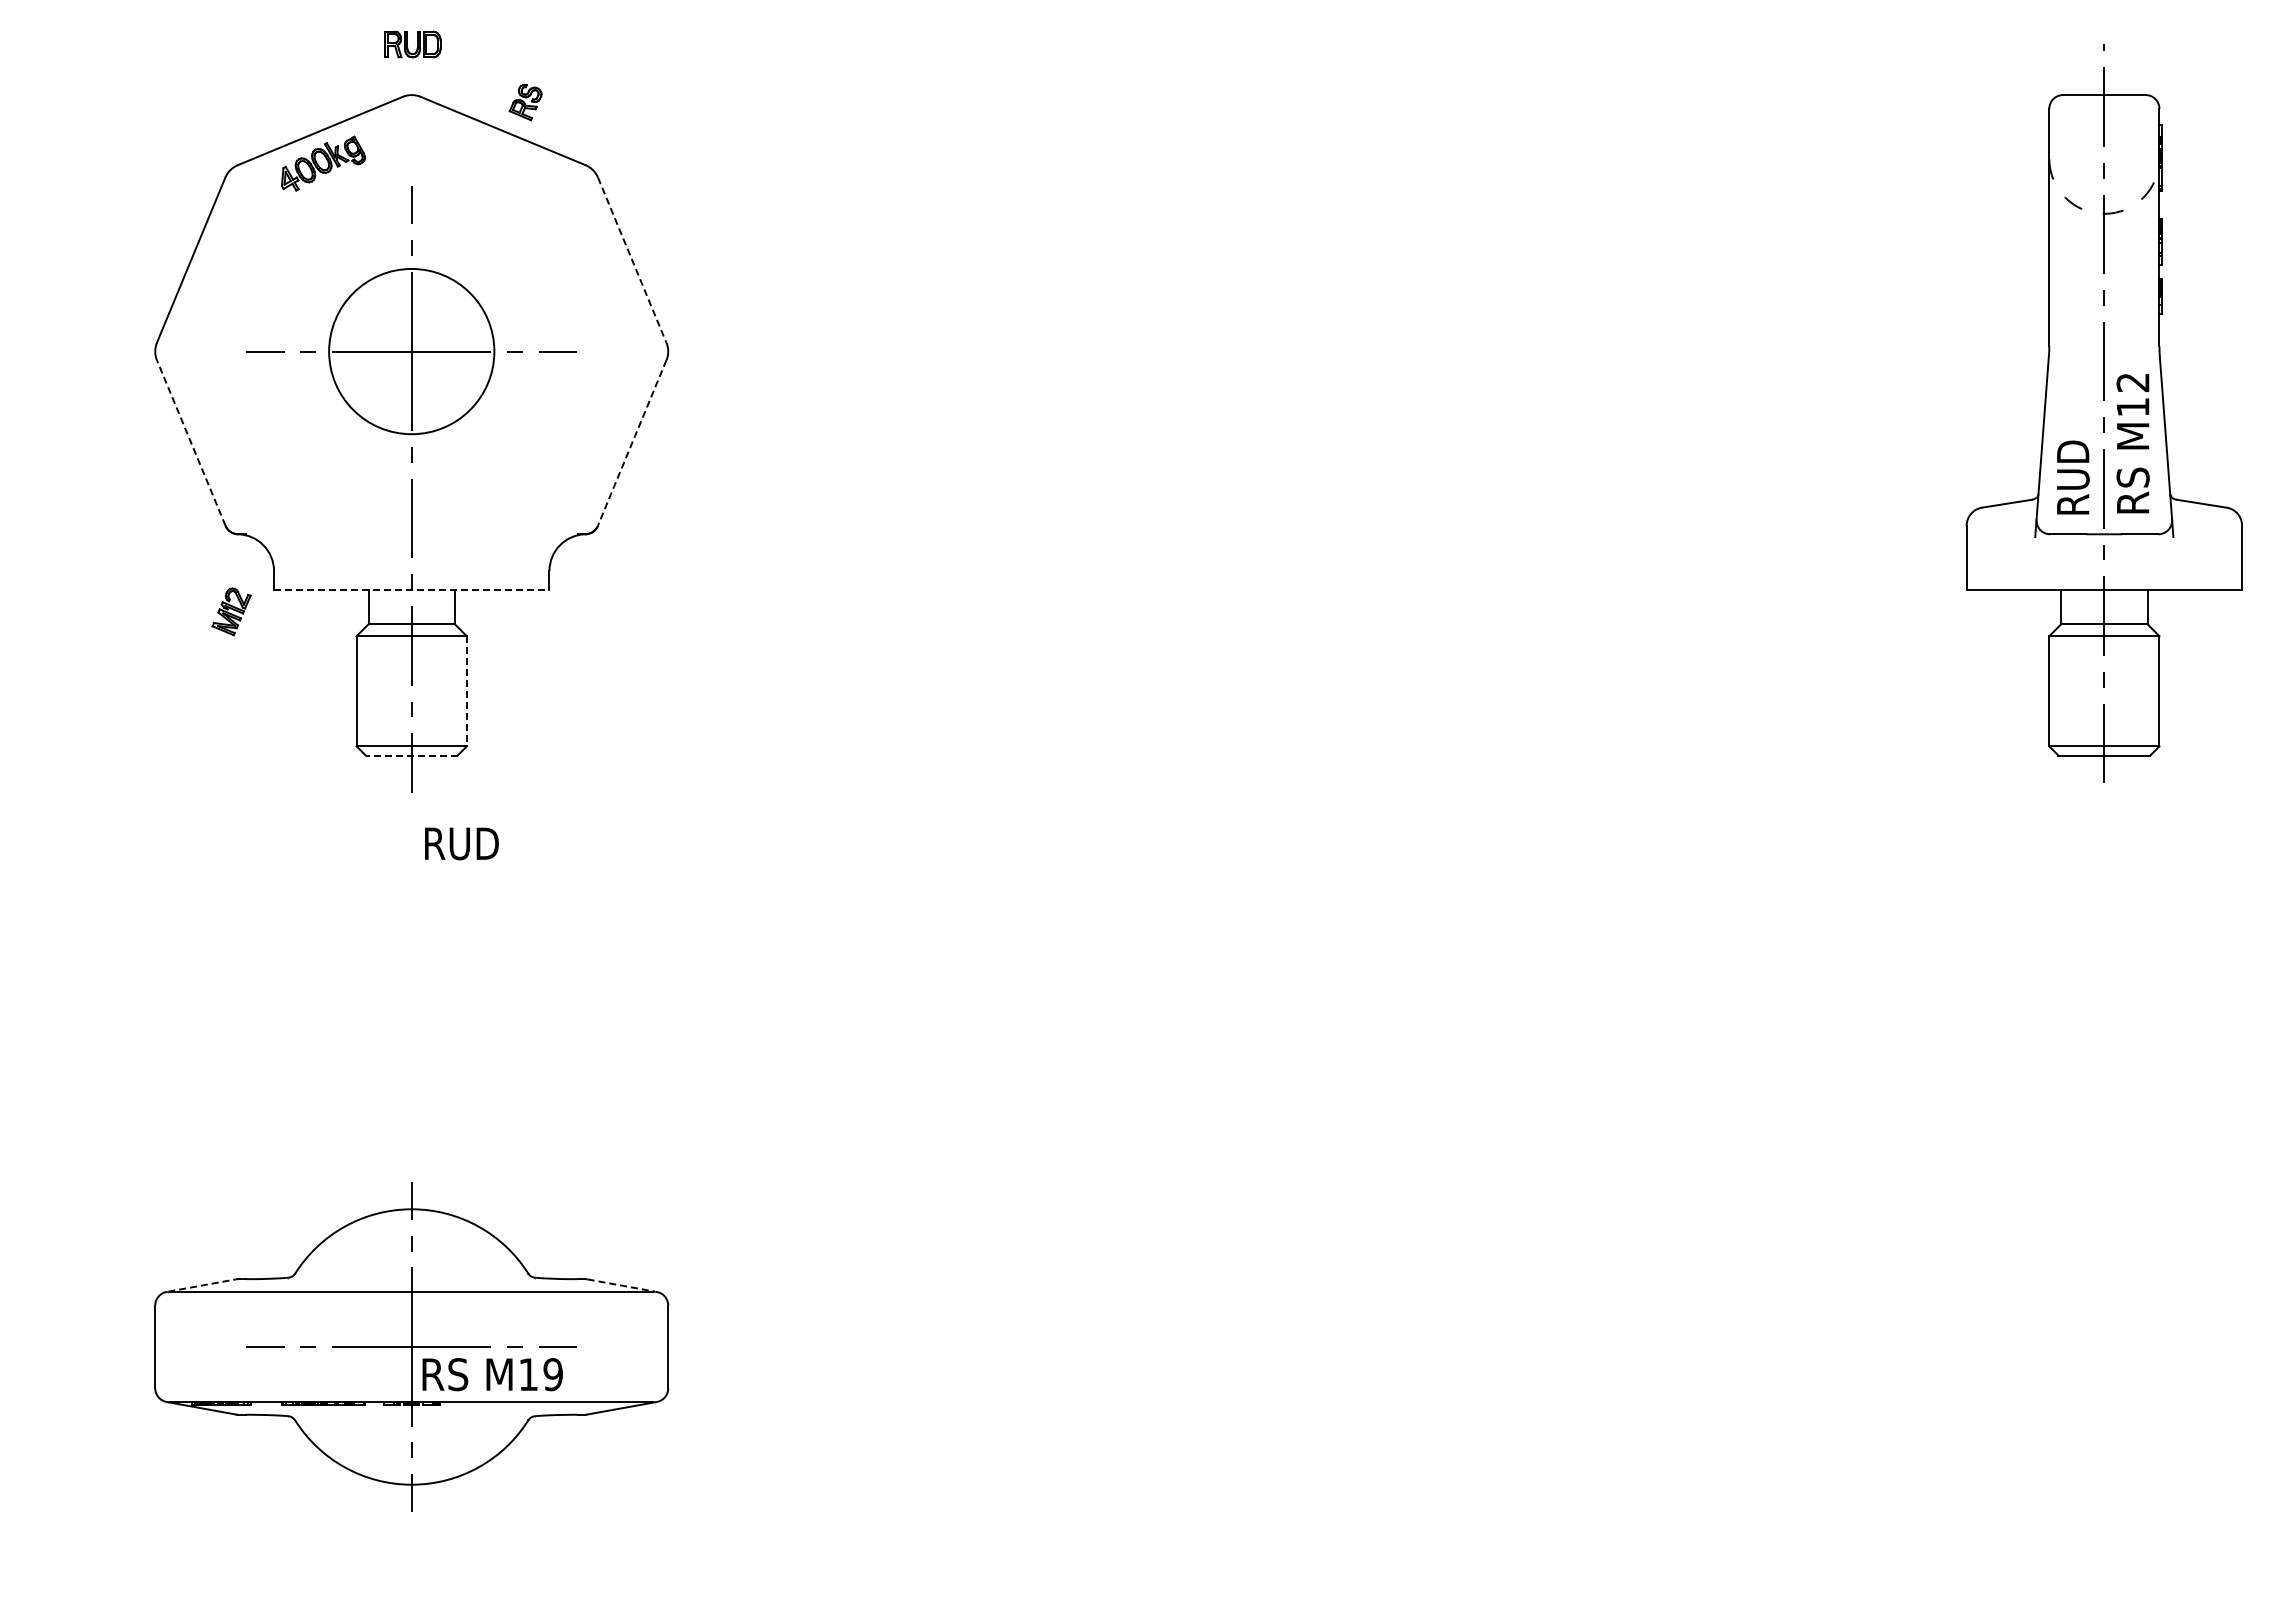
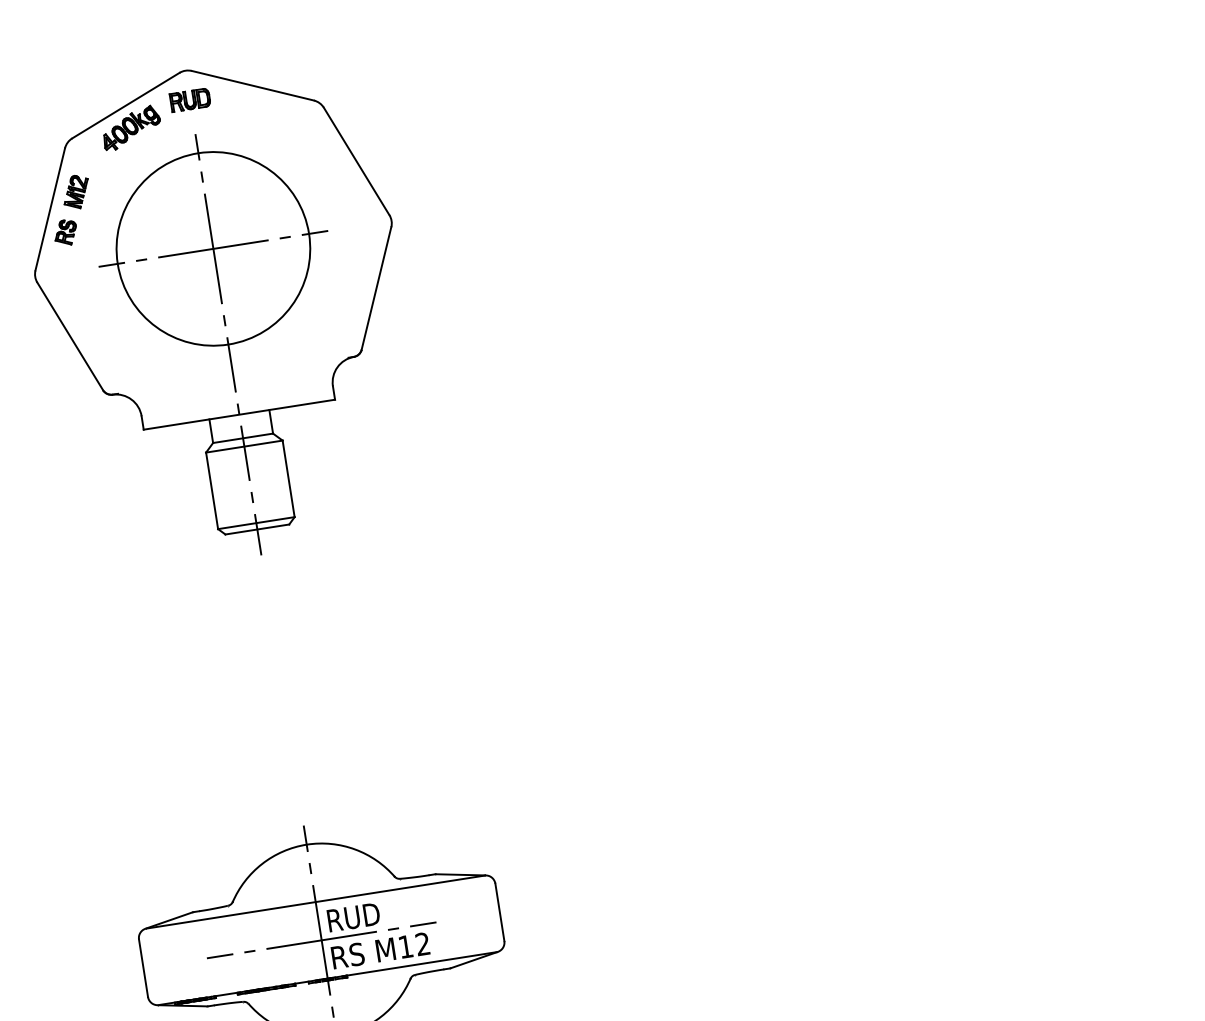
part: (412, 44) -> (189, 100), moved
part: (525, 102) -> (65, 232), moved
line: (632, 260) -> (356, 161), dashed -> solid
circle: (411, 351) -> (213, 248), size x1.67
line: (191, 443) -> (70, 336), dashed -> solid
line: (632, 443) -> (376, 288), dashed -> solid
line: (411, 590) -> (239, 414), dashed -> solid
part: (231, 611) -> (76, 192), moved
line: (466, 691) -> (288, 479), dashed -> solid
line: (411, 755) -> (257, 529), dashed -> solid
text: (461, 843) -> (353, 917), moved
line: (202, 1285) -> (169, 920), dashed -> solid
line: (621, 1285) -> (460, 874), dashed -> solid
text: (552, 1374) -> (422, 944), M19 -> M12

